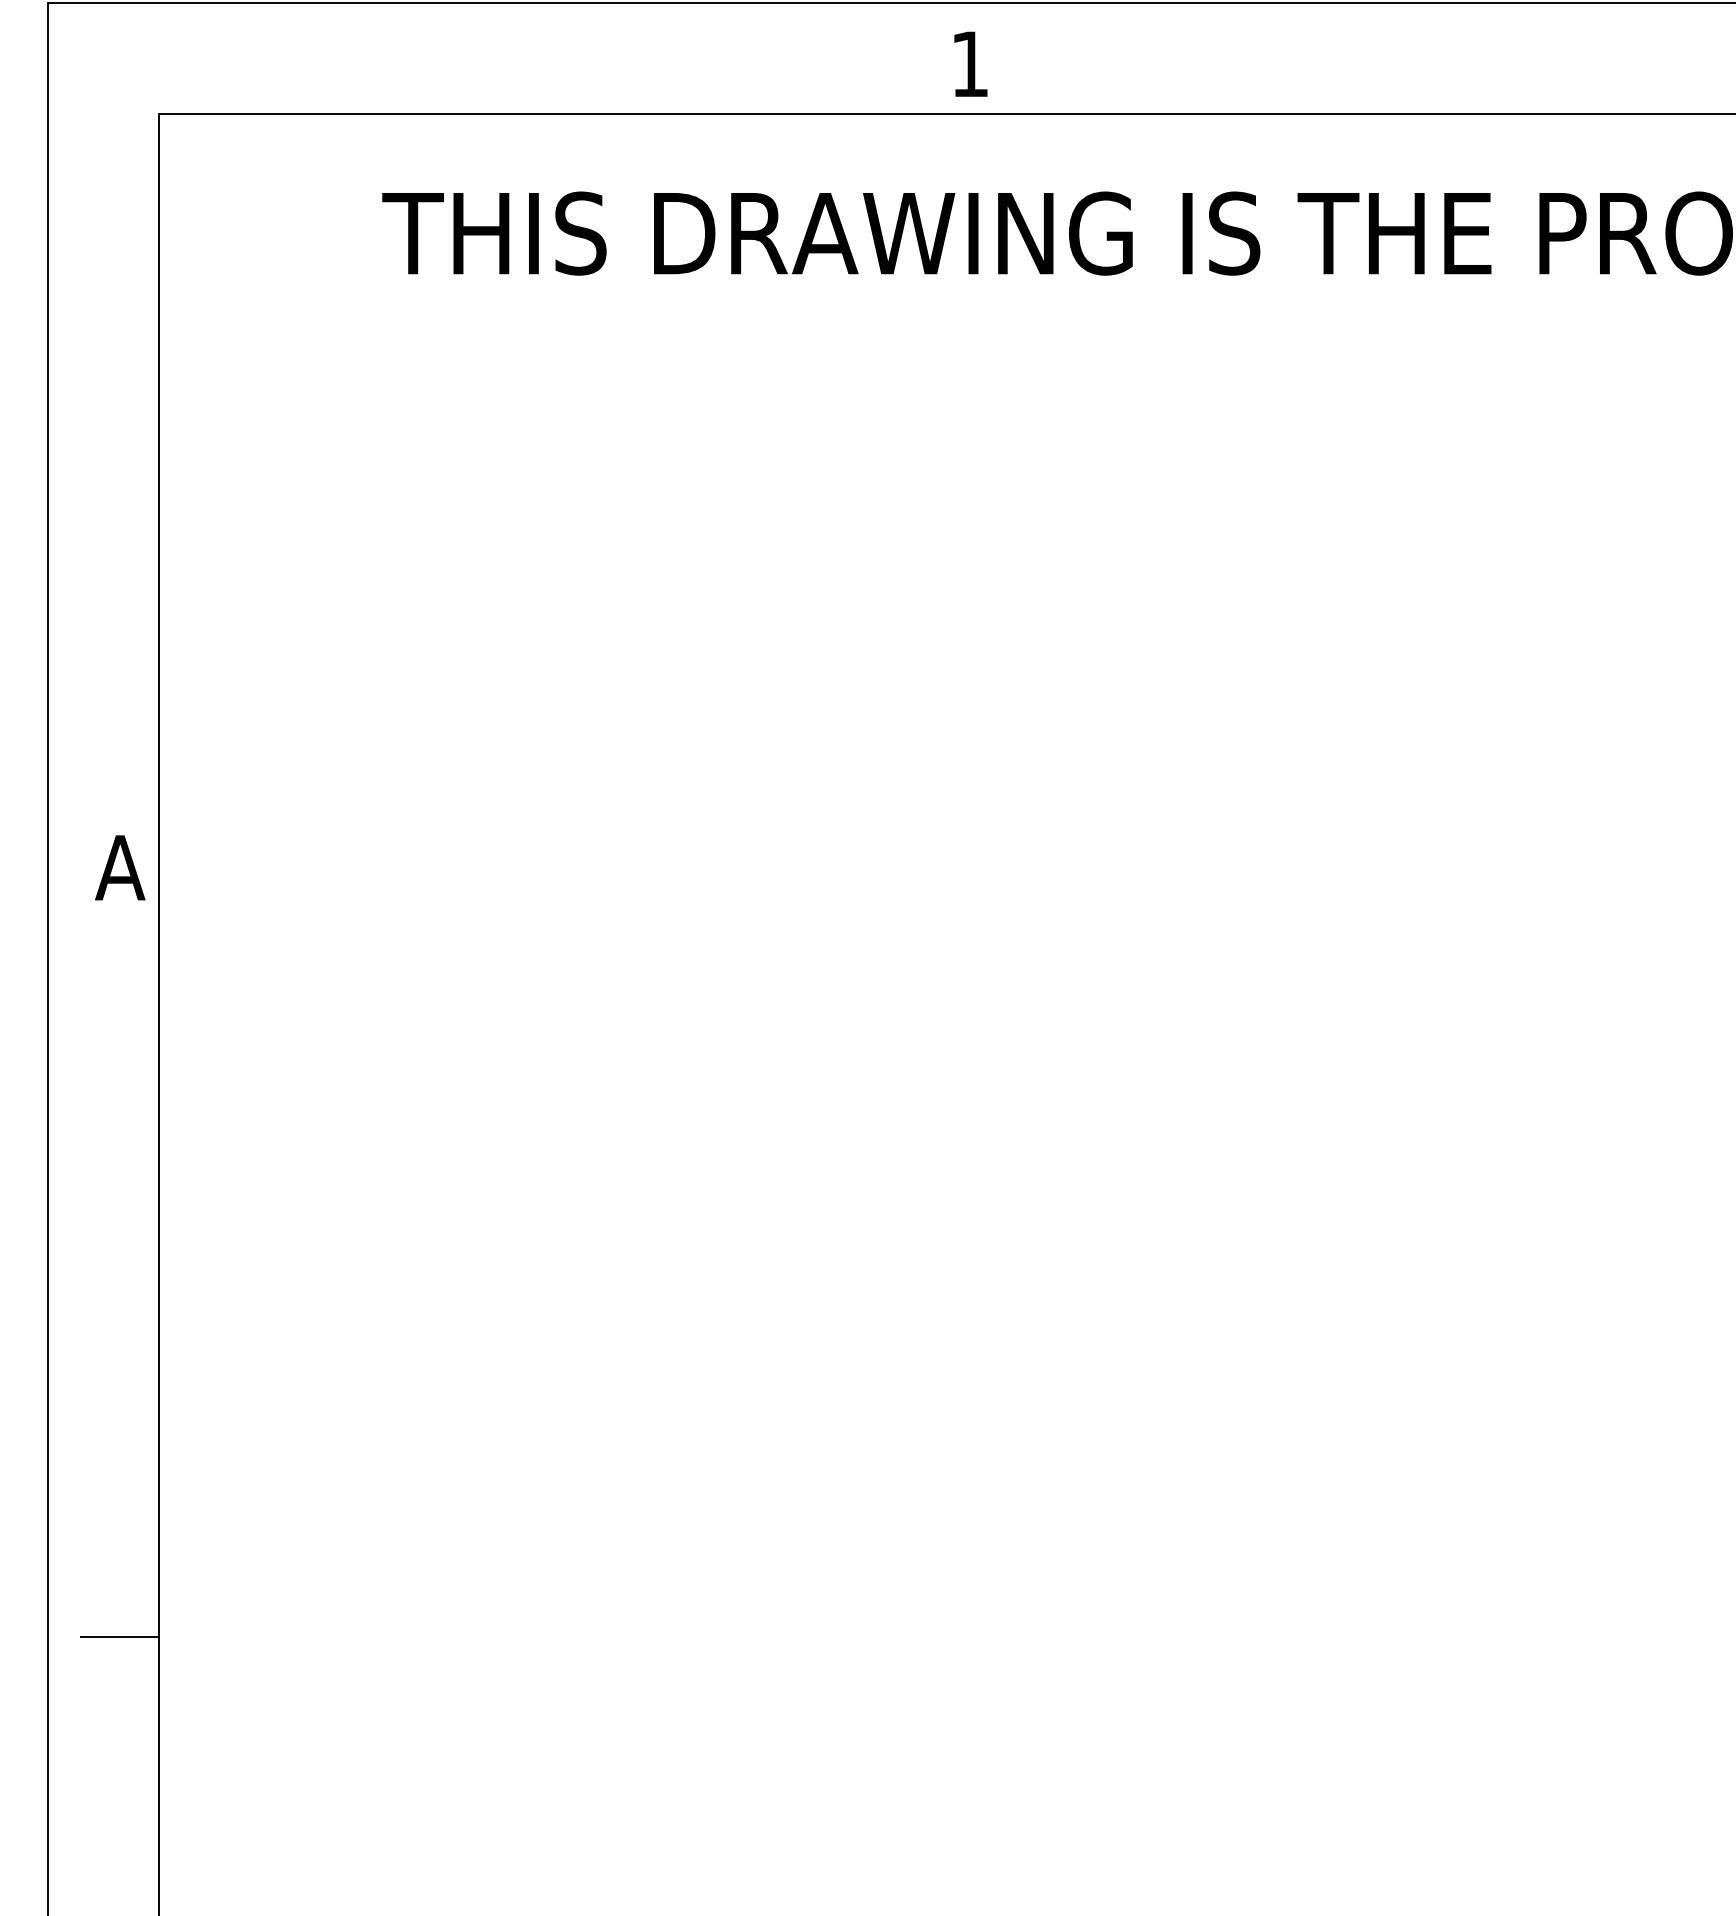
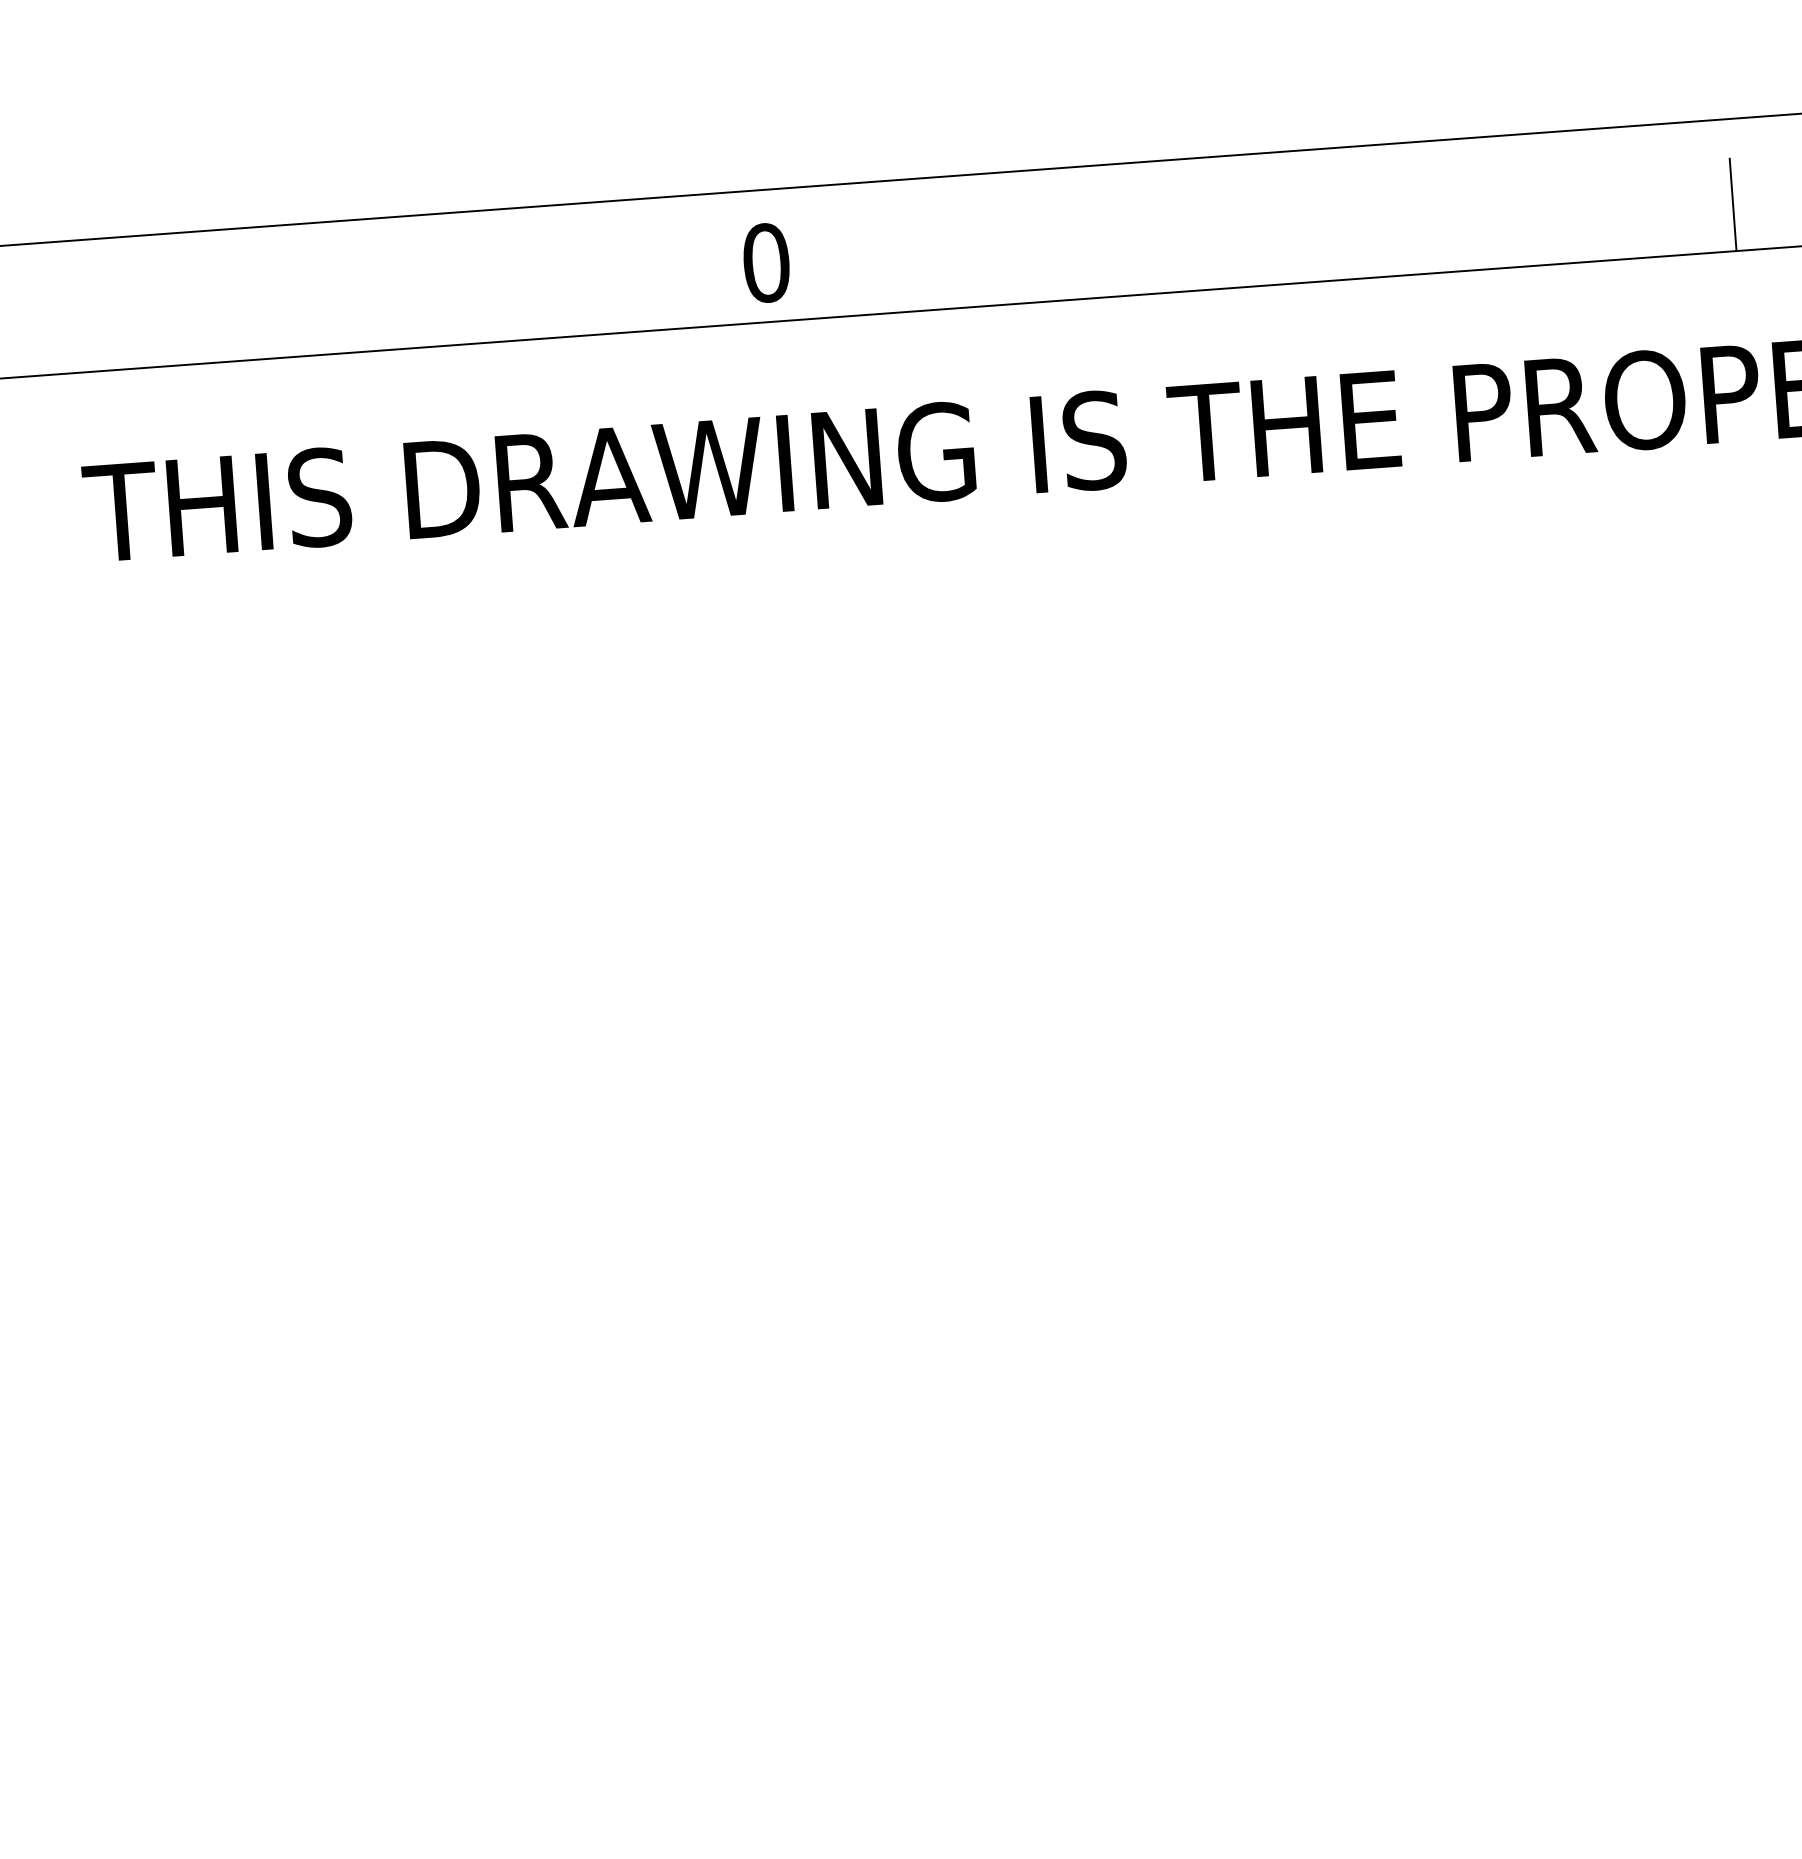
text: (970, 63) -> (766, 262), 1 -> 0

